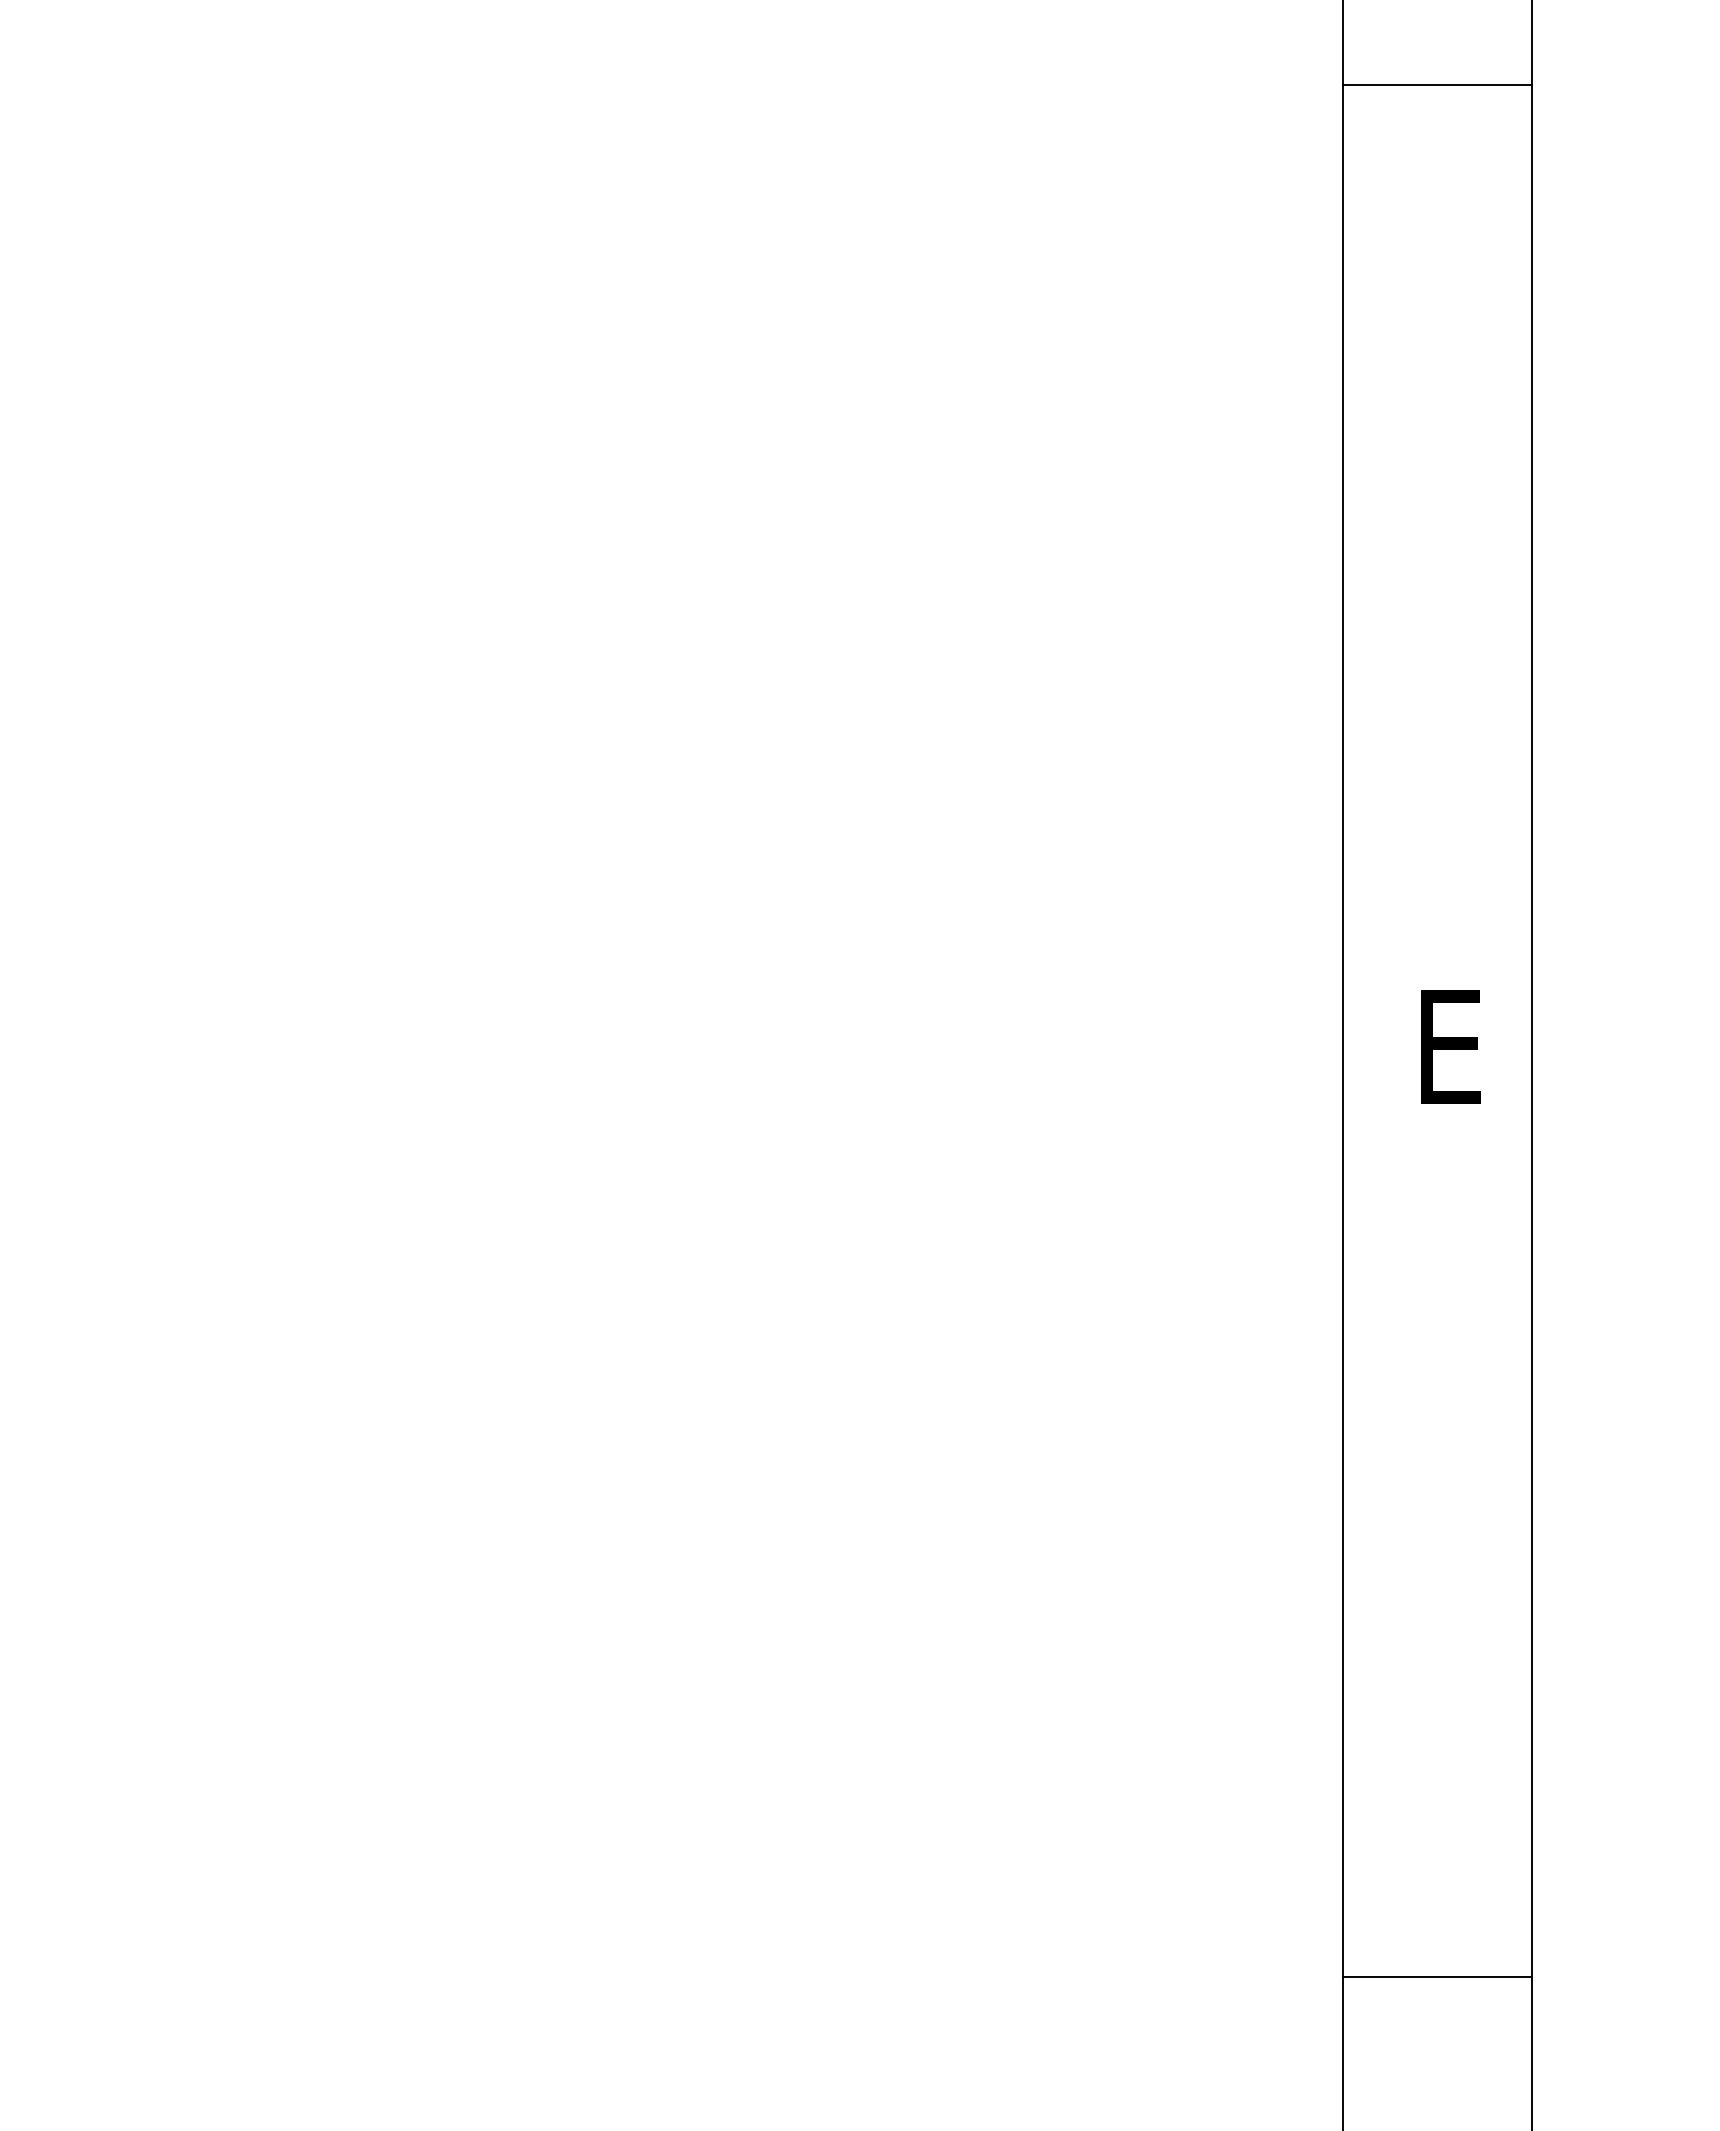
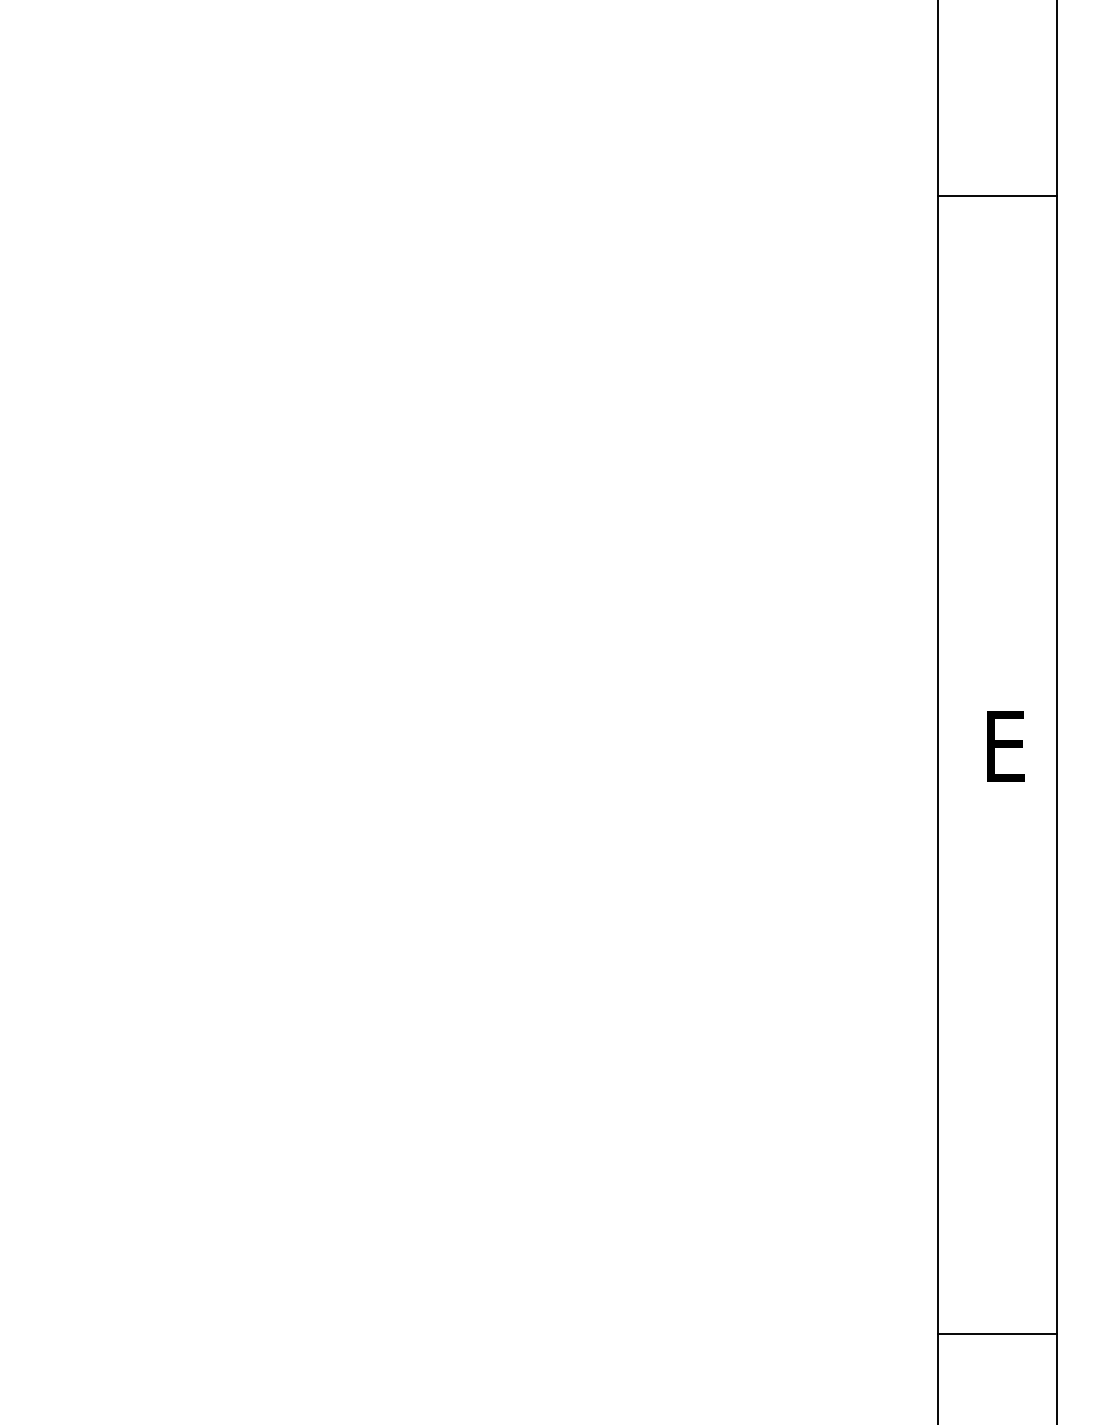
line: (1437, 85) -> (997, 195), moved

